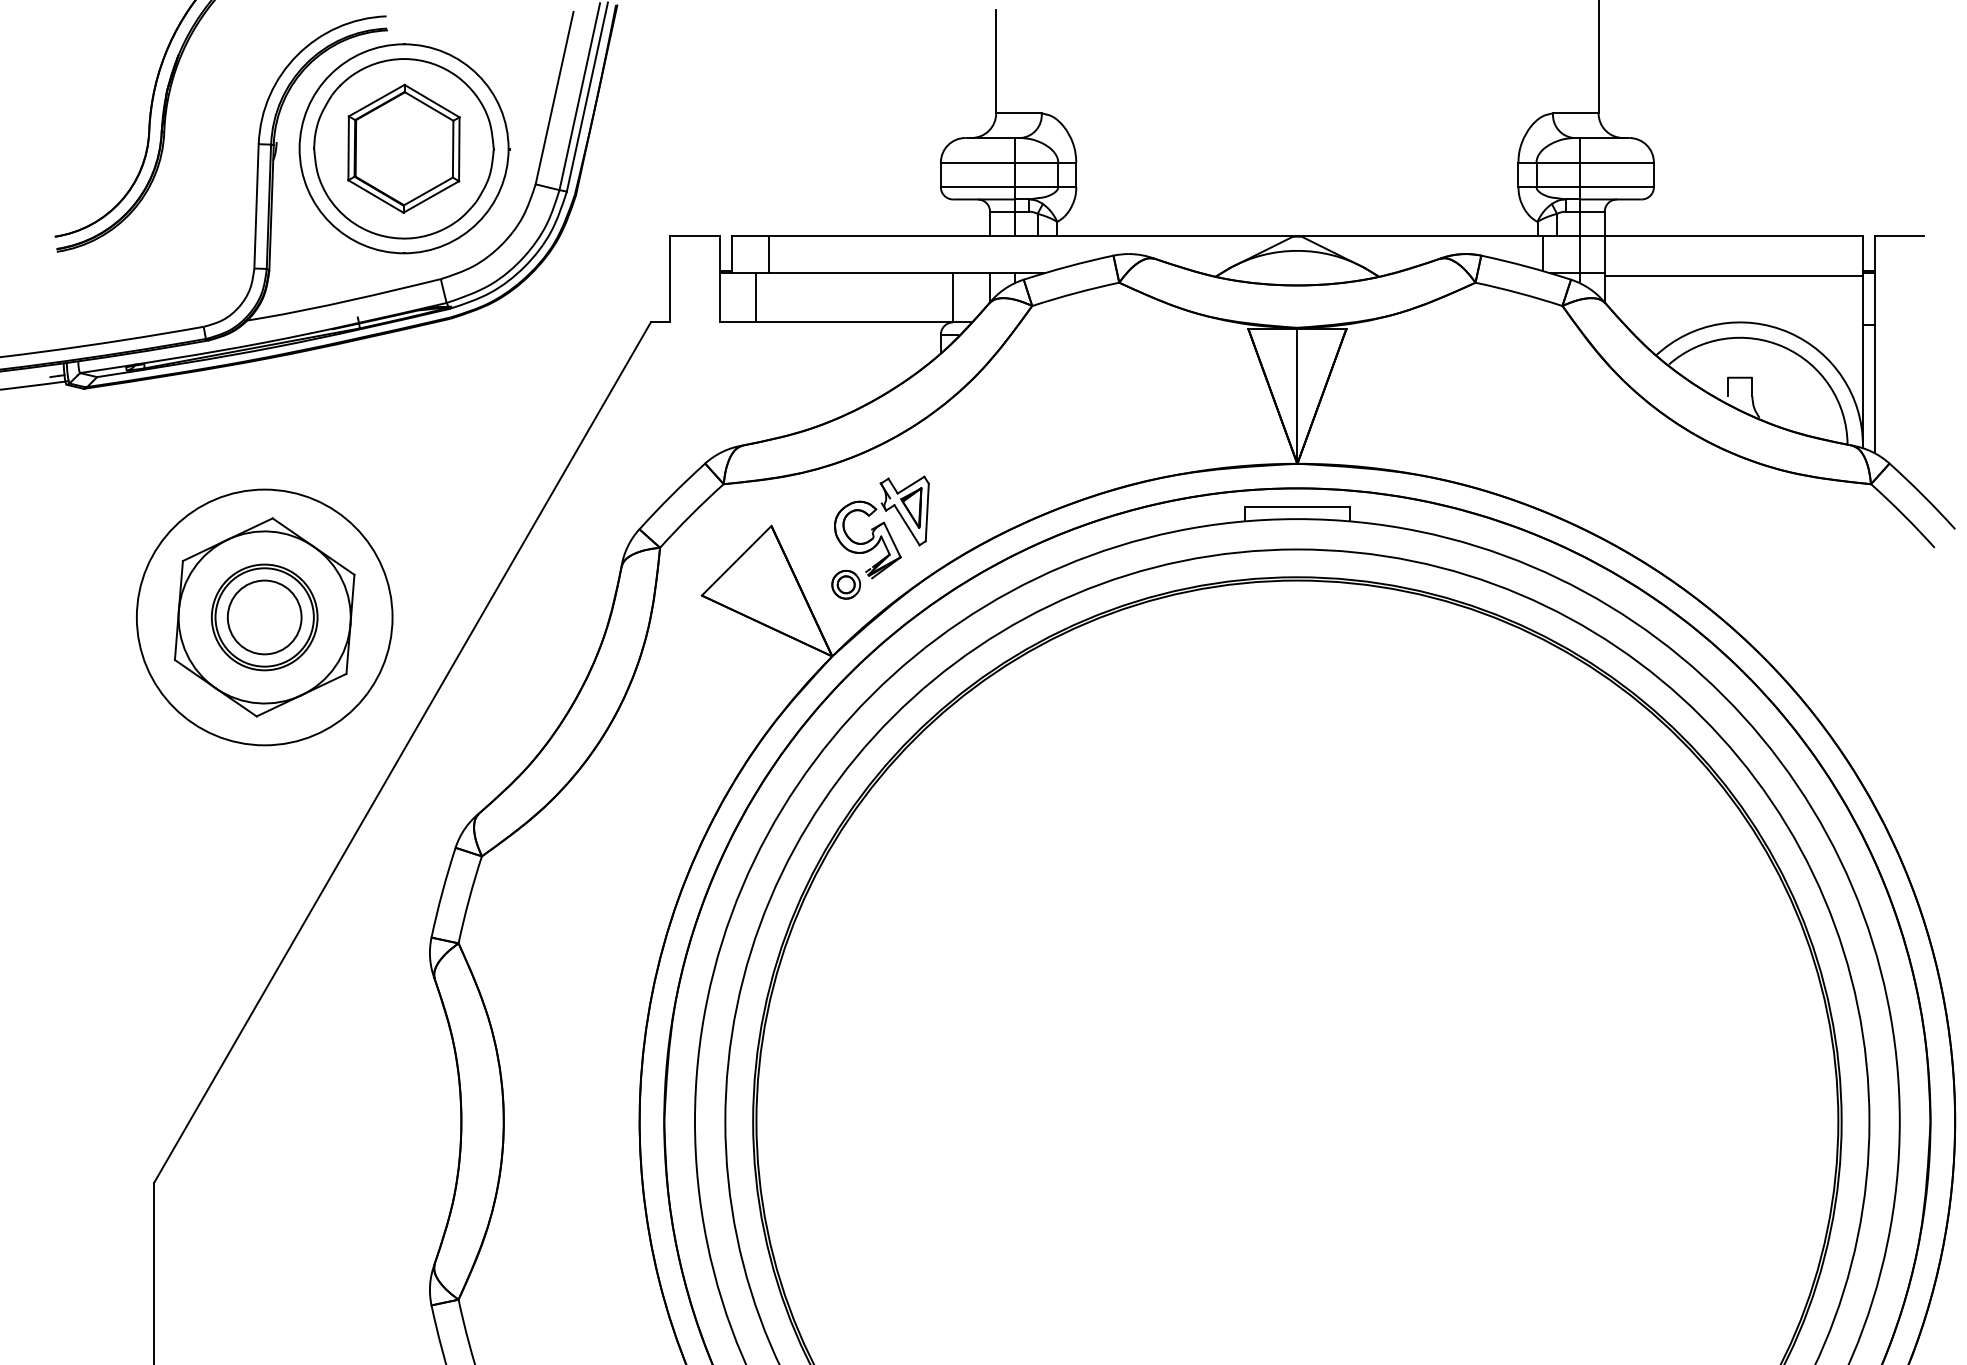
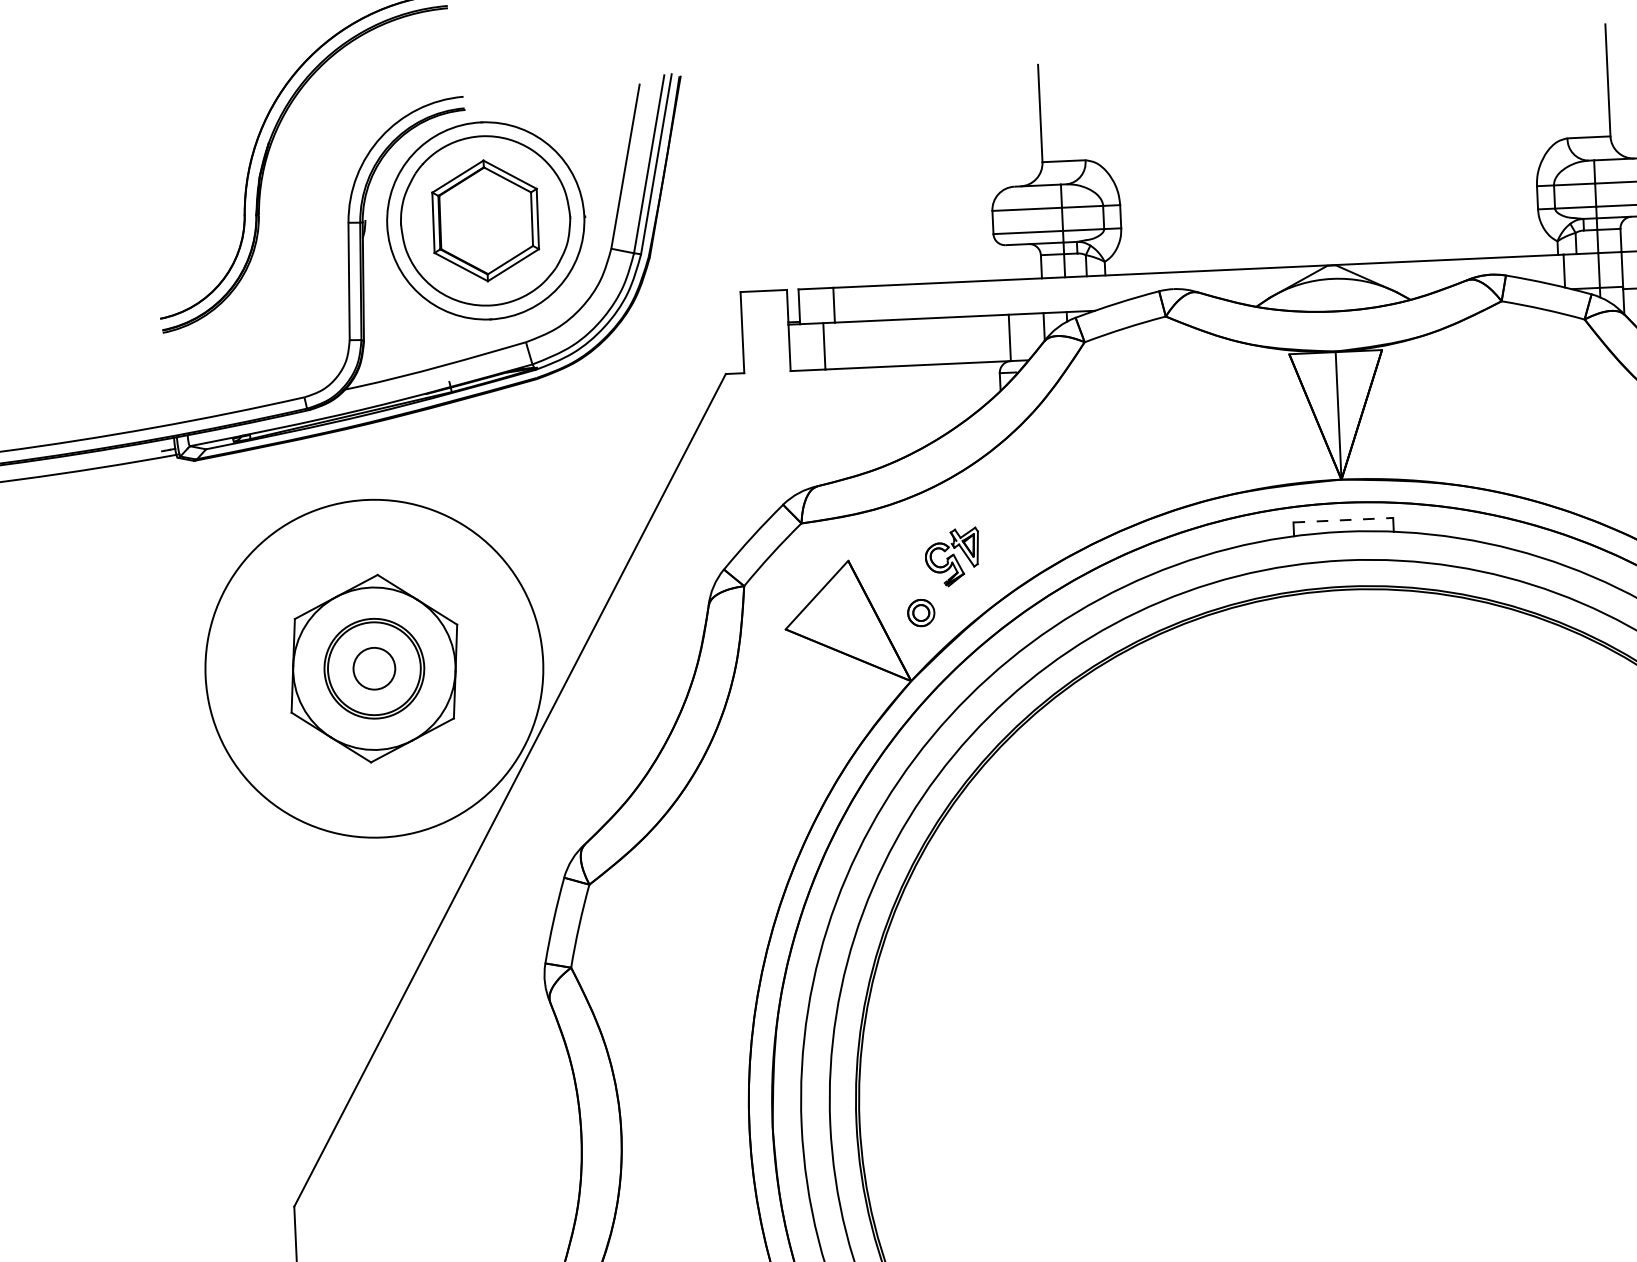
line: (1297, 506) -> (1343, 519), solid -> dashed
part: (881, 527) -> (952, 557), size x0.6
circle: (264, 617) -> (374, 668), size x0.6
circle: (264, 617) -> (374, 668), size x1.4

